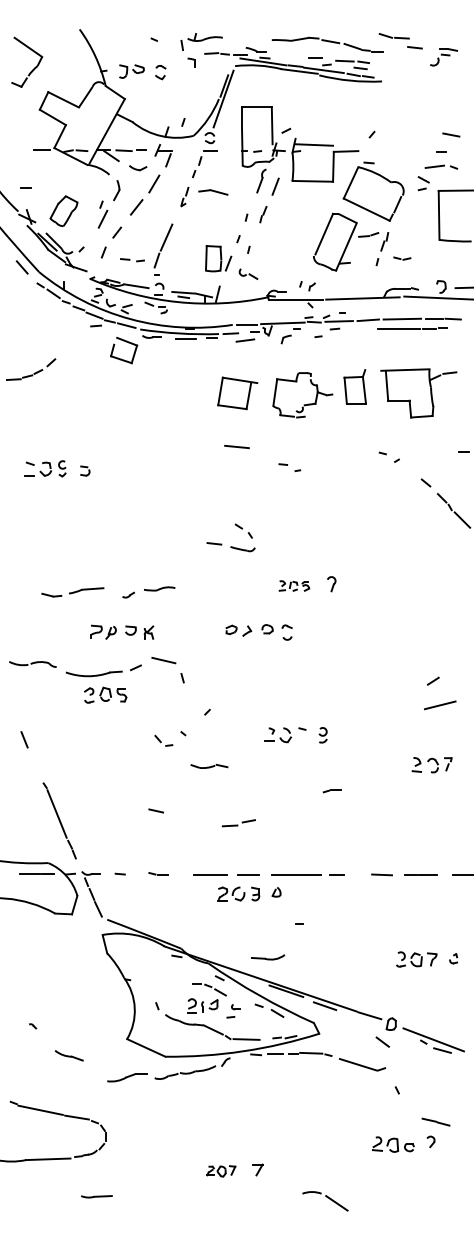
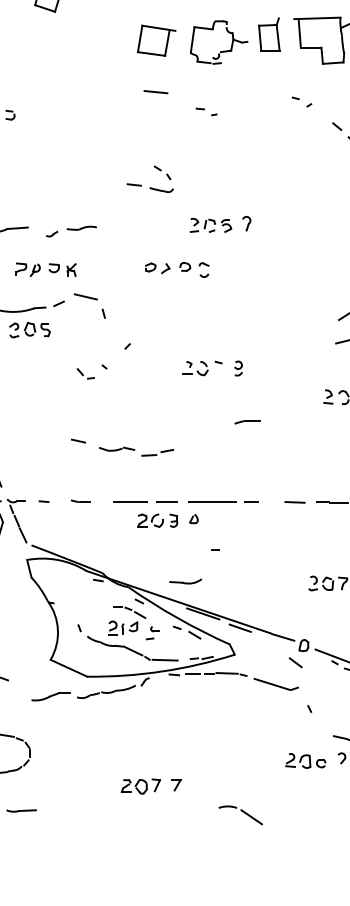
part: (294, 585) -> (211, 224), size x1.43
part: (209, 765) -> (117, 448), moved
part: (332, 791) -> (247, 422), size x1.43
part: (221, 1171) -> (141, 786), size x1.43

